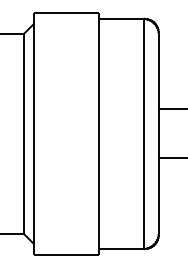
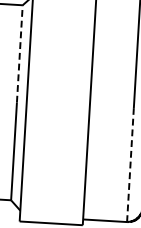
line: (23, 83) -> (19, 53), solid -> dashed
line: (143, 190) -> (130, 164), solid -> dashed

